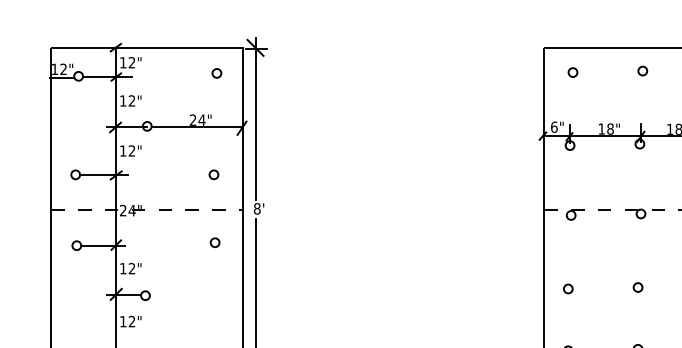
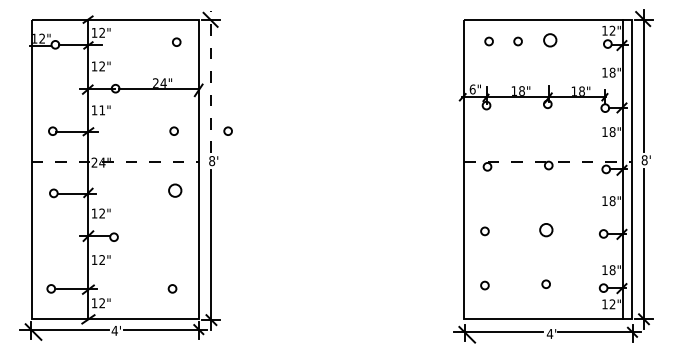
circle: (642, 70) -> (550, 39), size x1.6
circle: (605, 72) -> (517, 41), added
line: (256, 118) -> (211, 81), solid -> dashed
text: (131, 151) -> (101, 110), 12" -> 11"
circle: (274, 174) -> (227, 130), added
circle: (214, 242) -> (174, 190), size x1.6
circle: (637, 286) -> (545, 229), size x1.6

